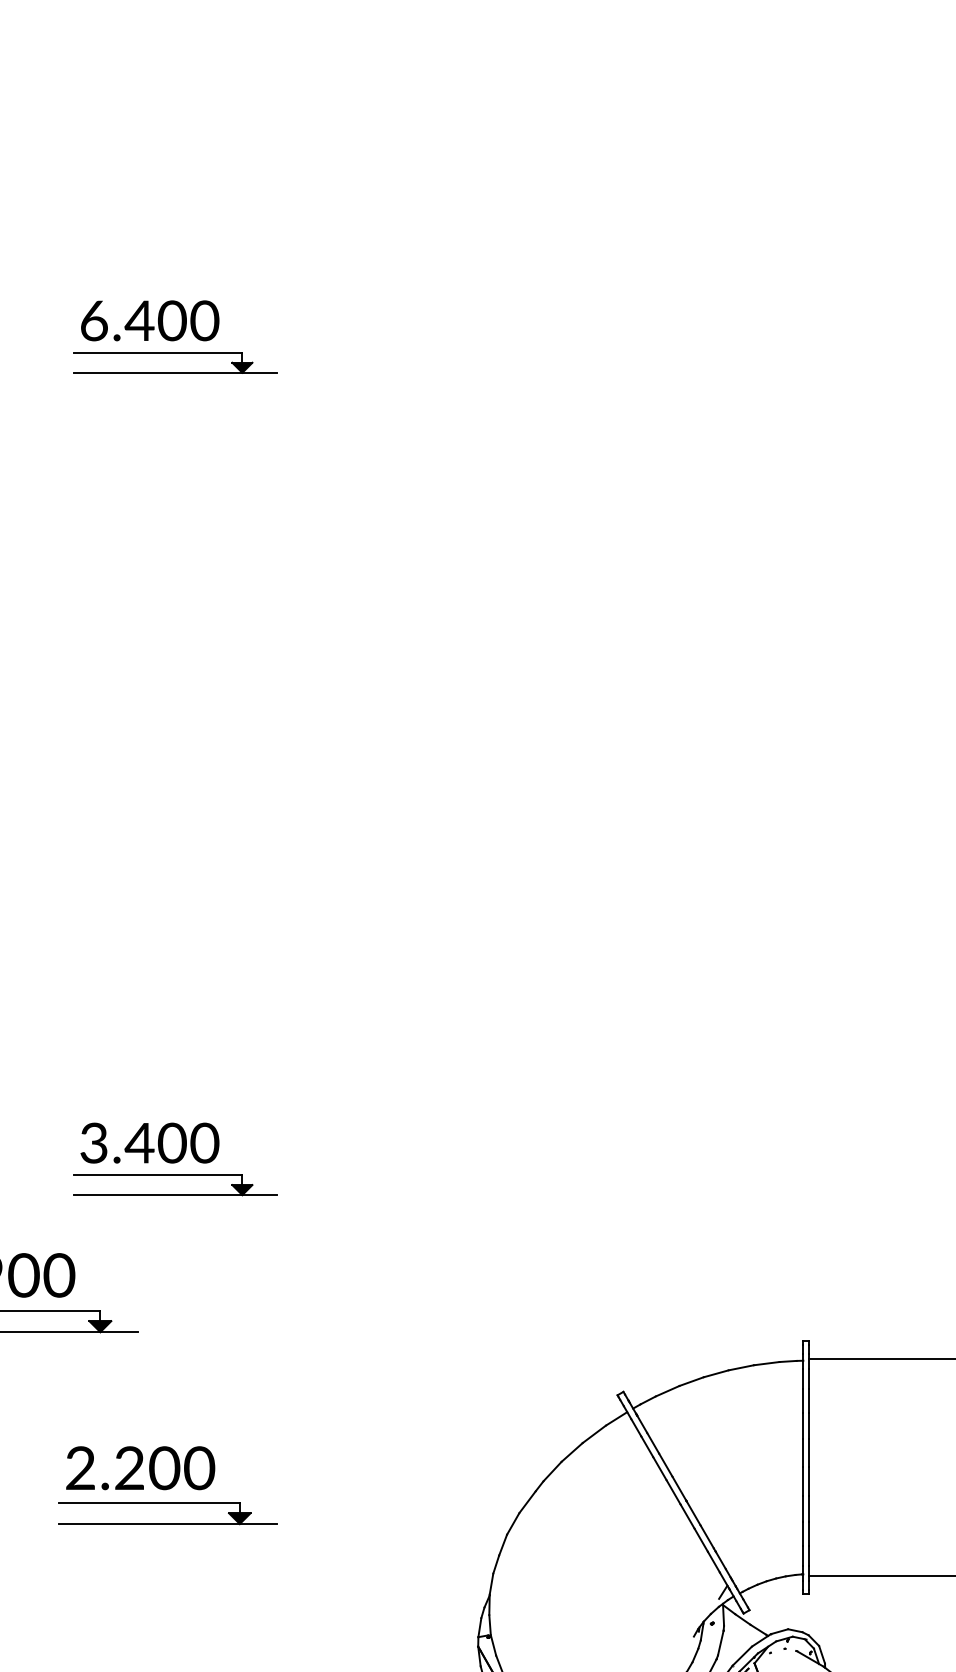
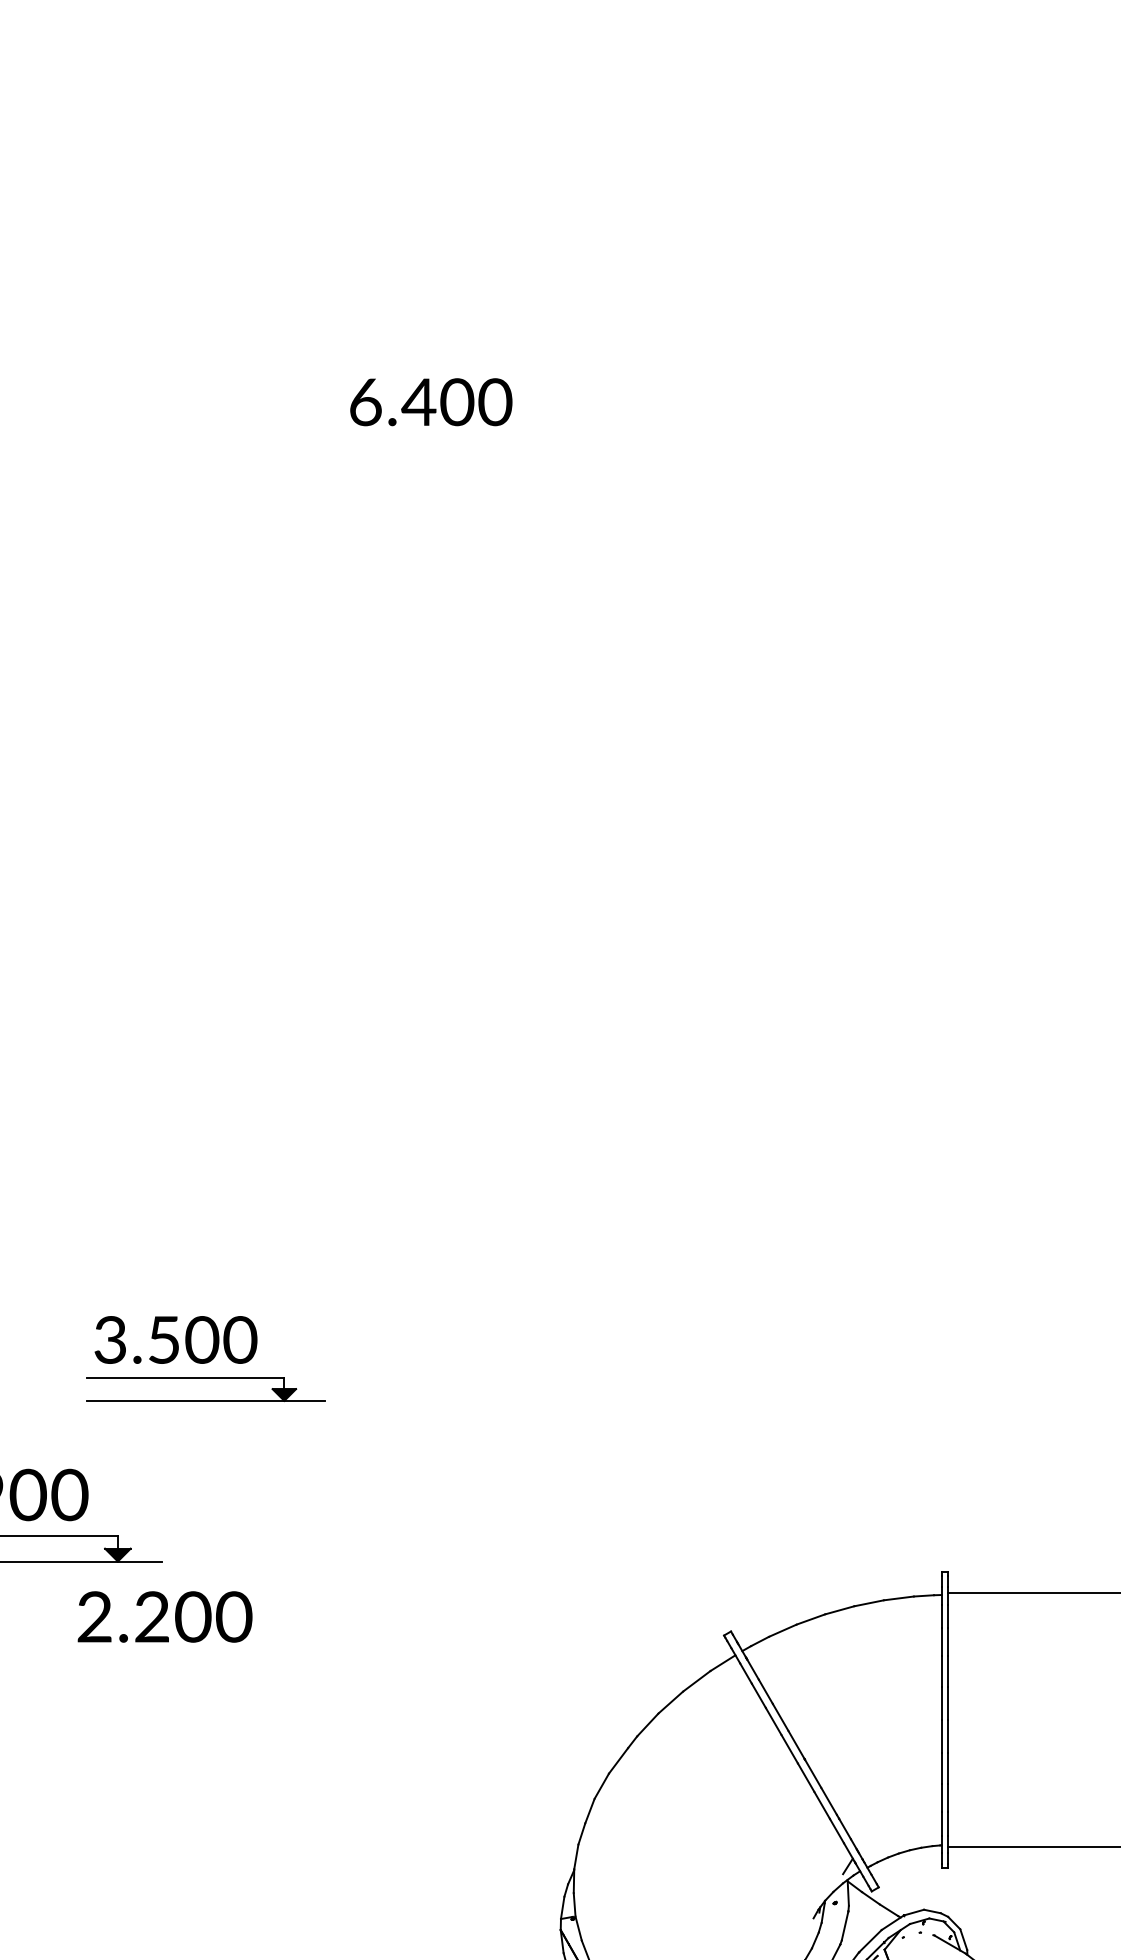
text: (150, 321) -> (431, 402), moved
part: (175, 353) -> (205, 414), removed
text: (139, 1142) -> (163, 1339), 3.400 -> 3.500
text: (140, 1467) -> (164, 1616), moved
part: (167, 1523) -> (196, 1785), removed

